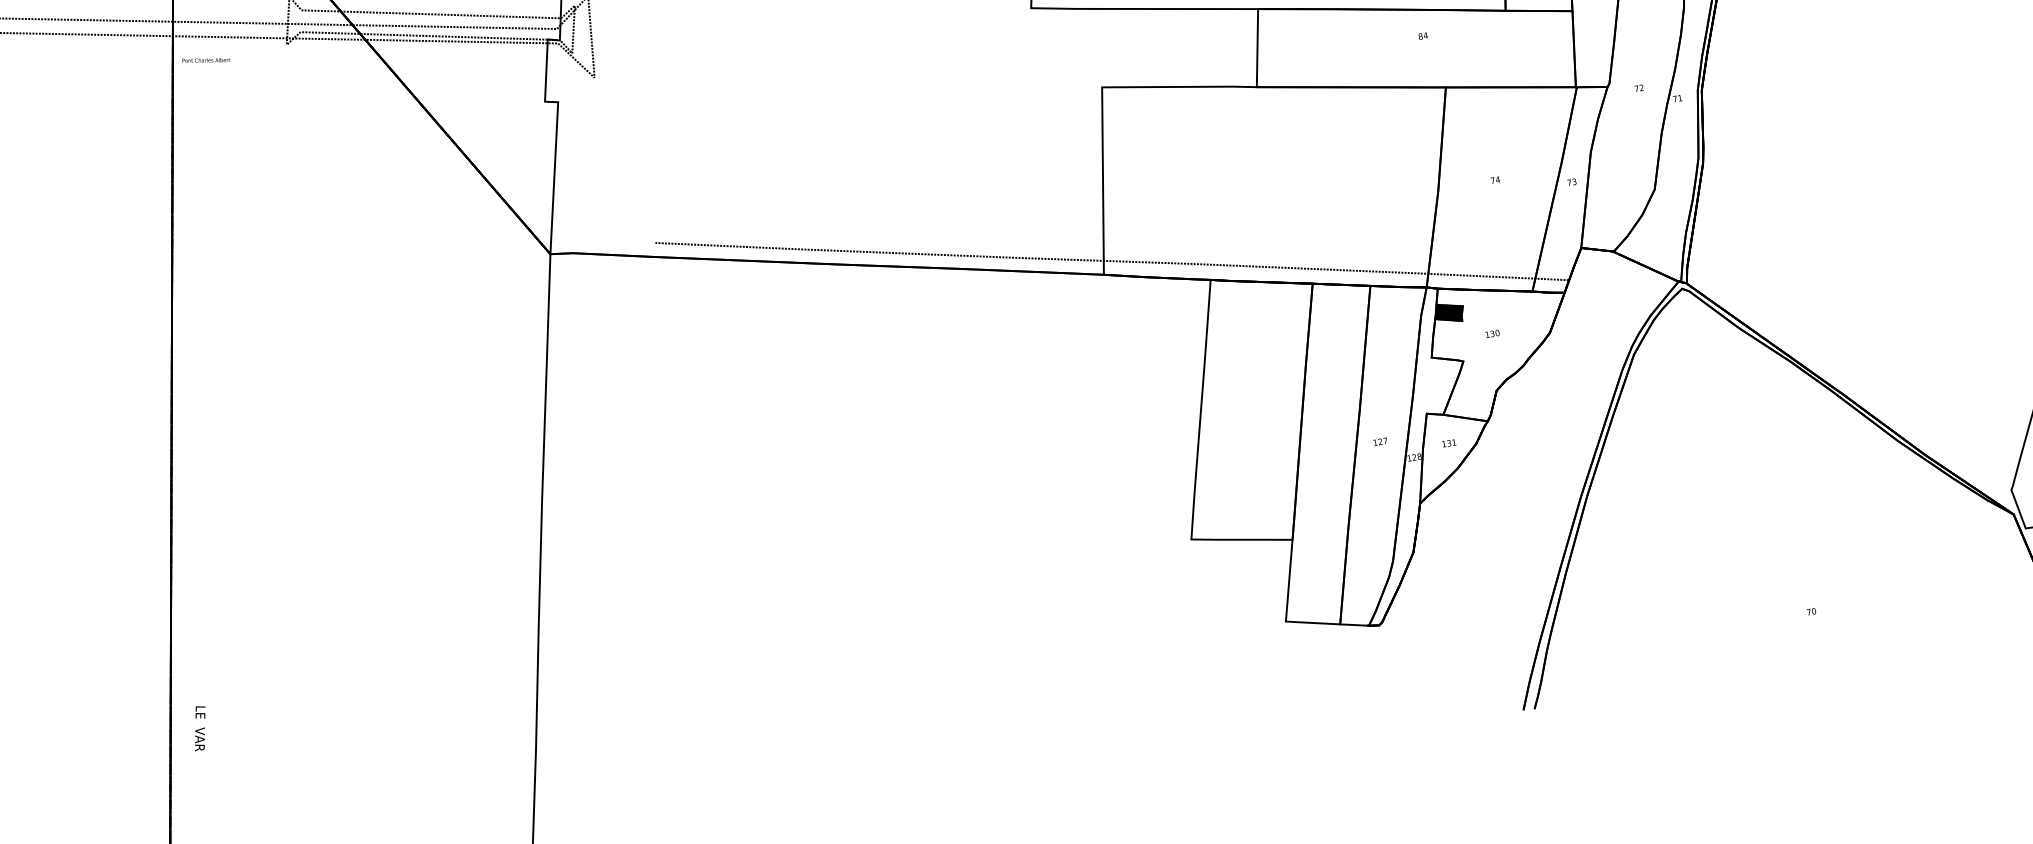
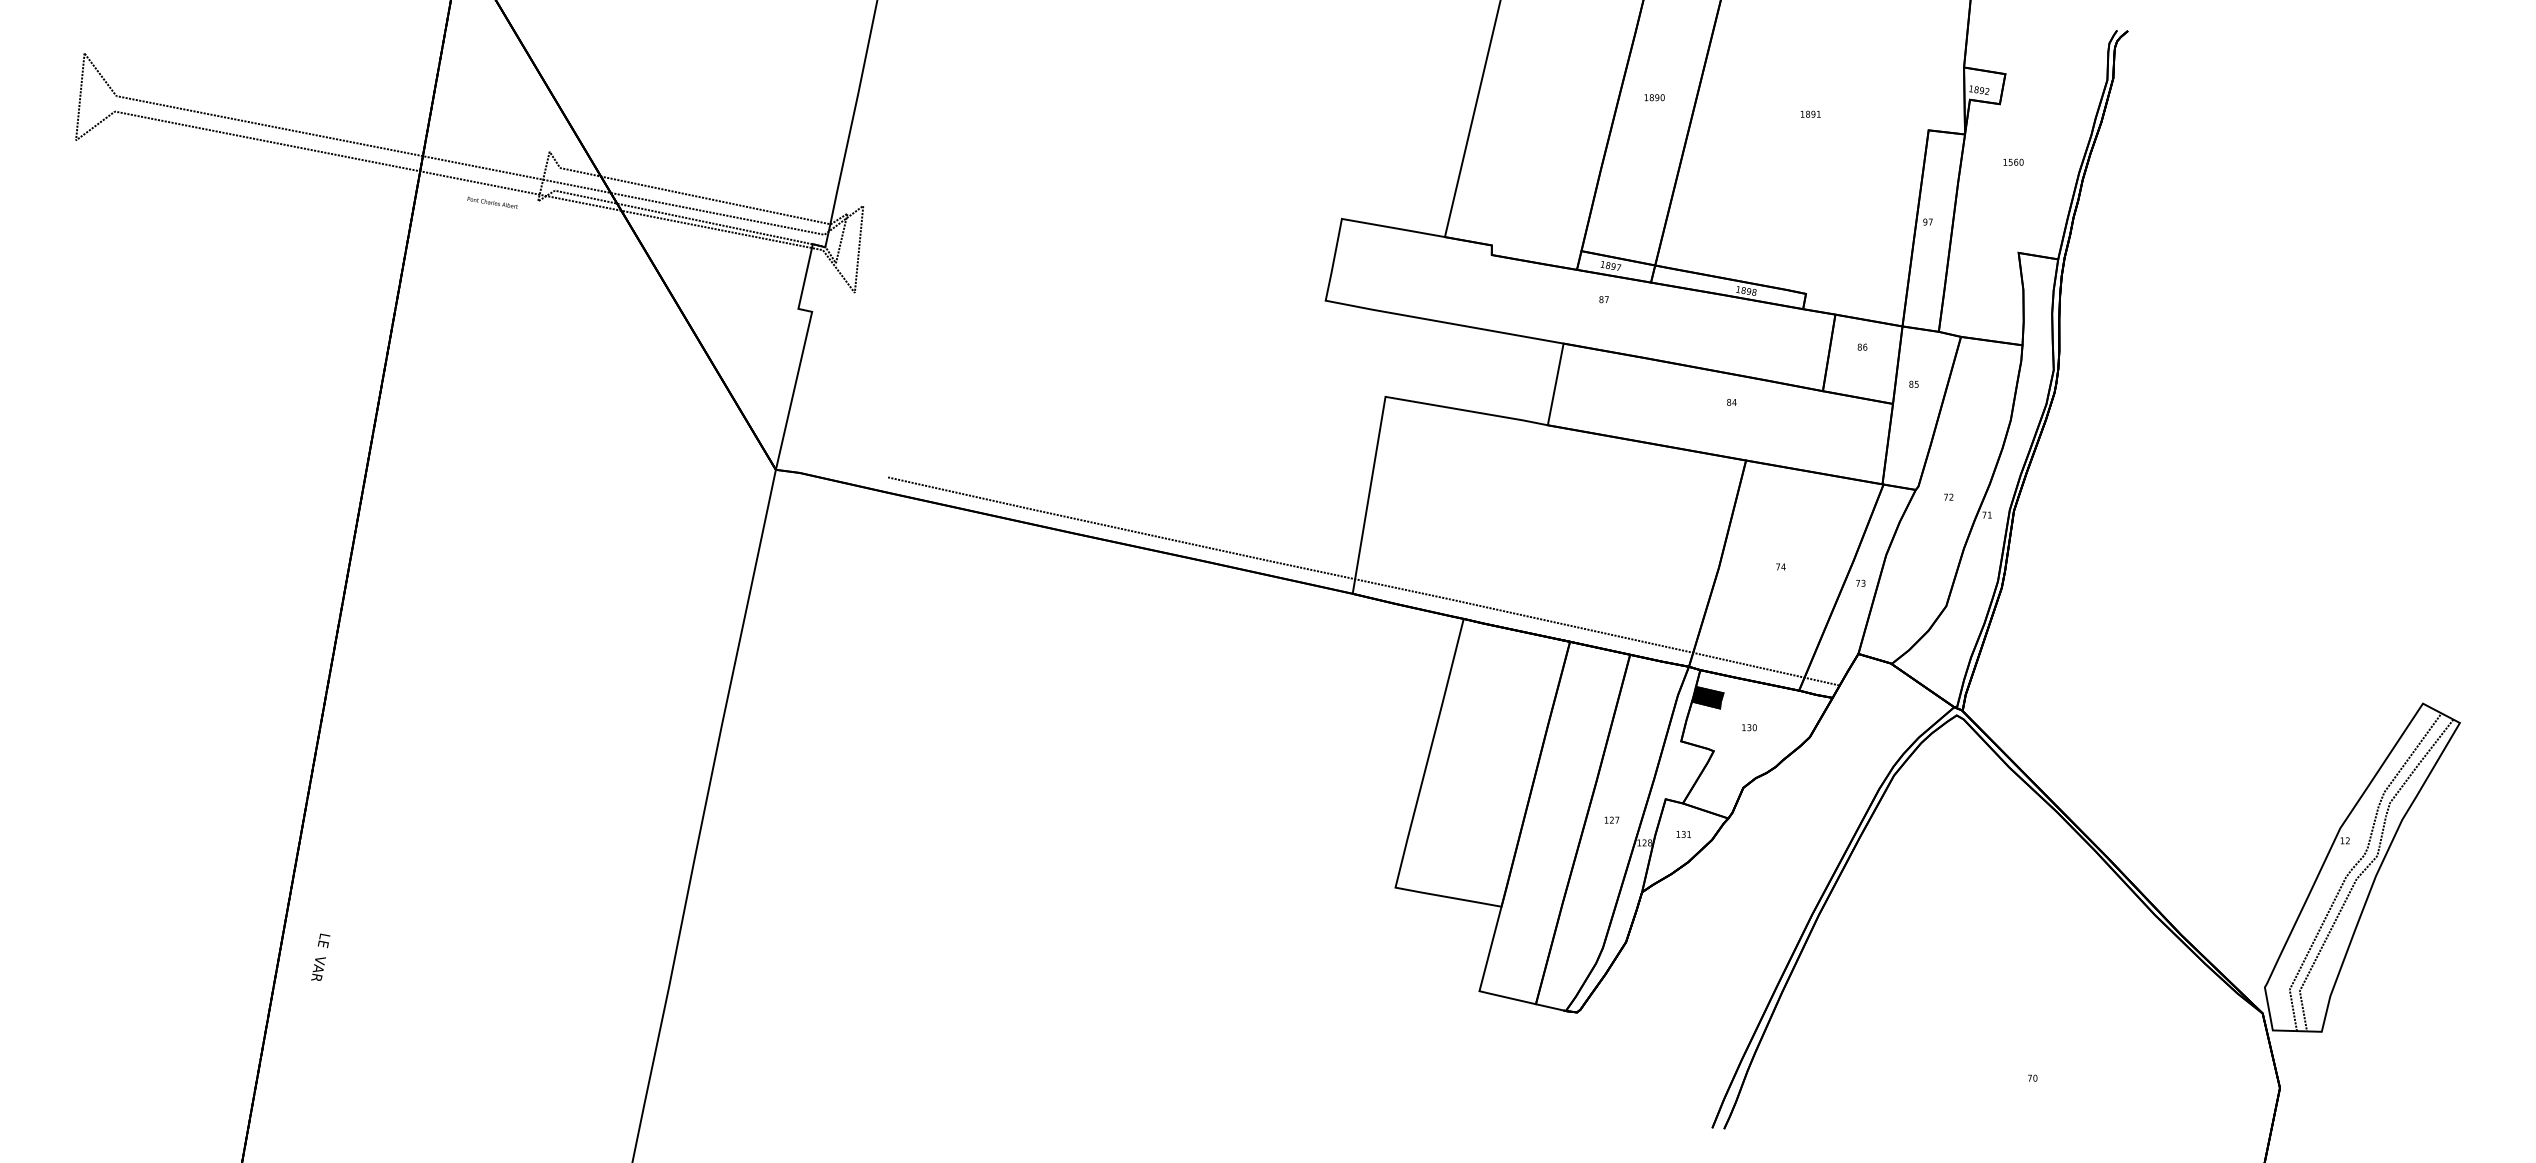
text: (206, 60) -> (492, 202), moved
text: (199, 727) -> (320, 956), moved

